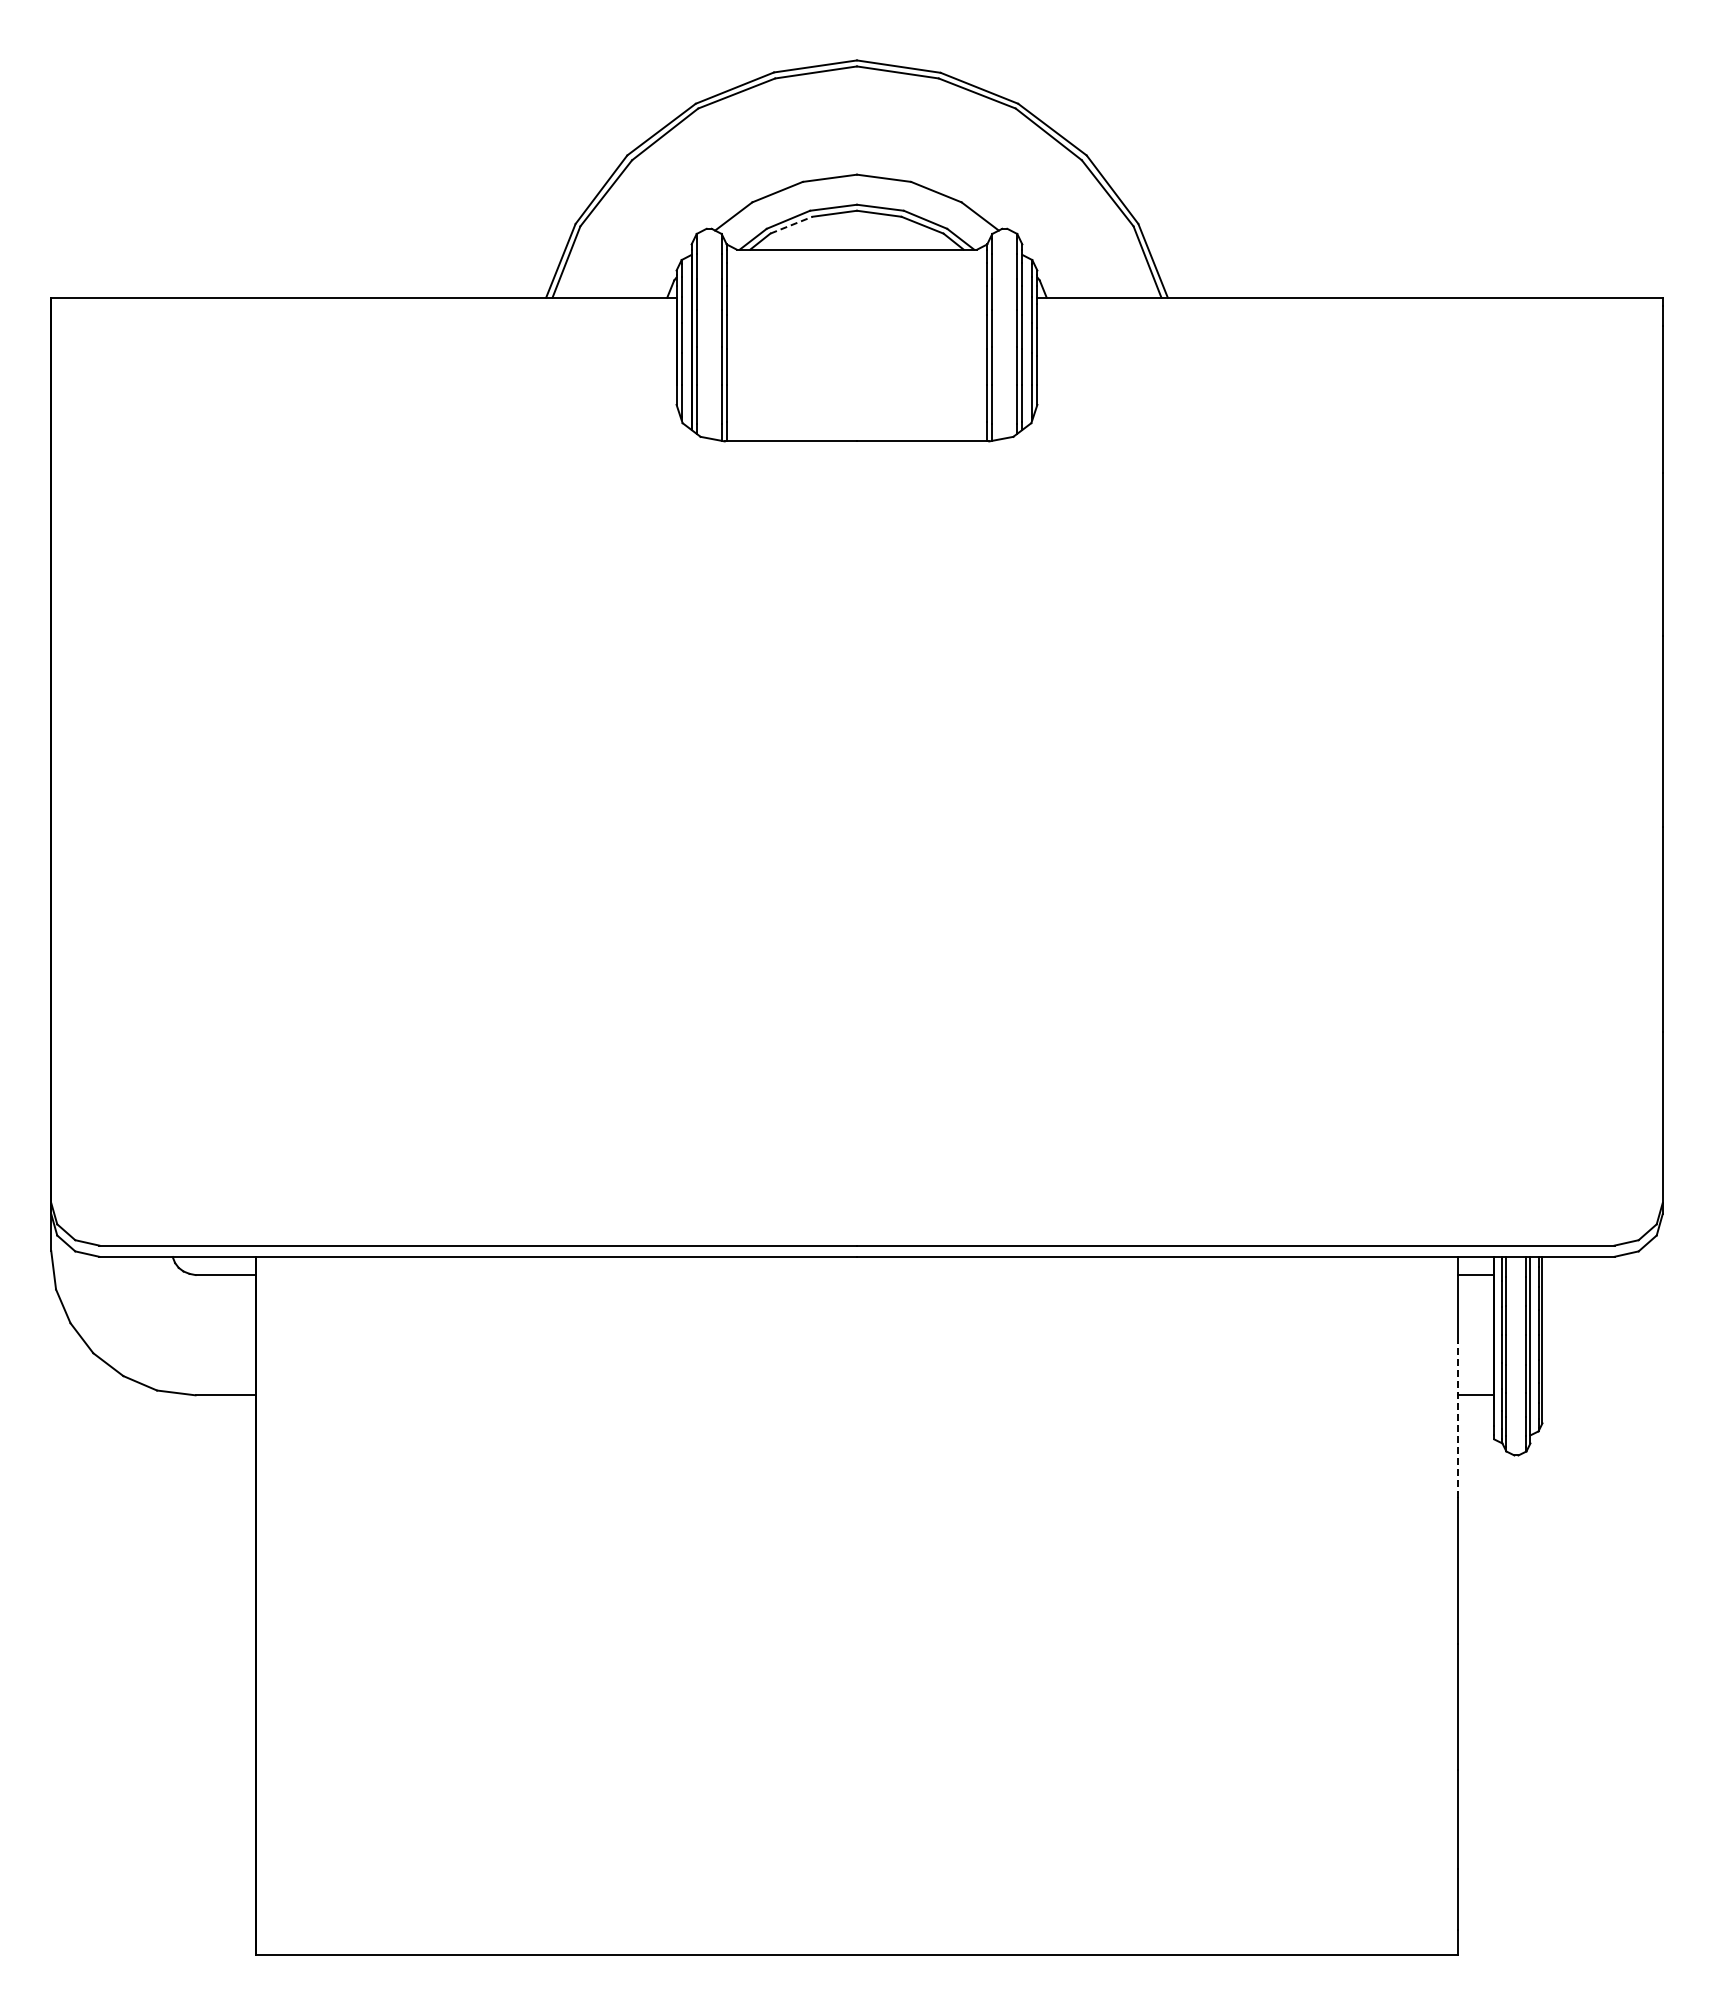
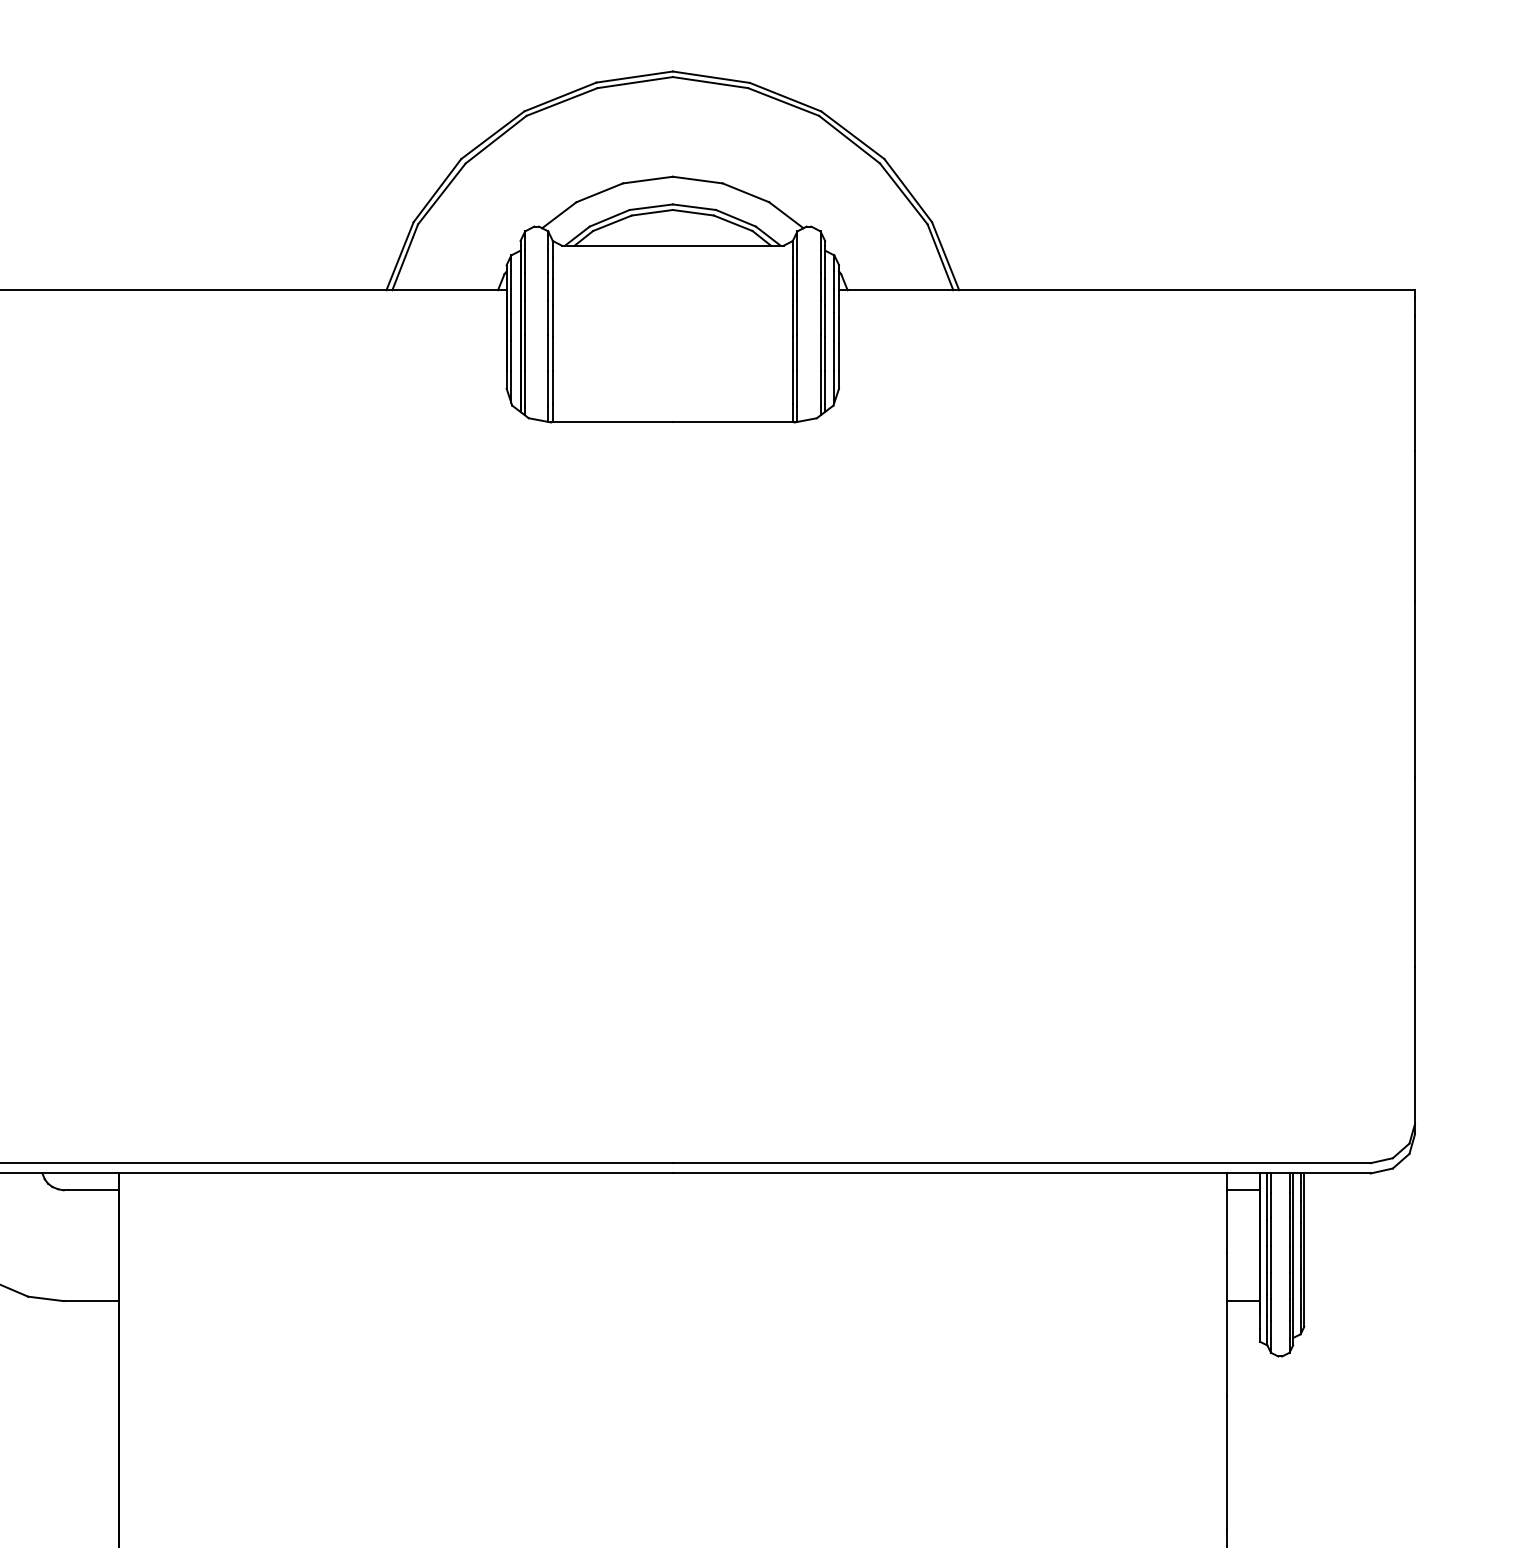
line: (791, 225) -> (612, 223), dashed -> solid
line: (1458, 1420) -> (1226, 1324), dashed -> solid

